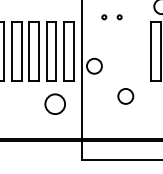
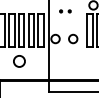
circle: (126, 95) -> (73, 38), moved
circle: (55, 104) -> (19, 61), moved

